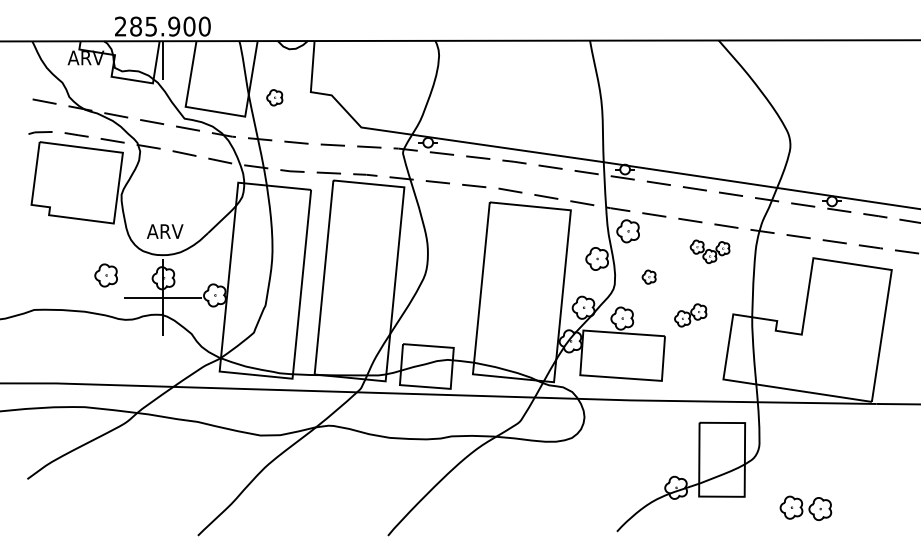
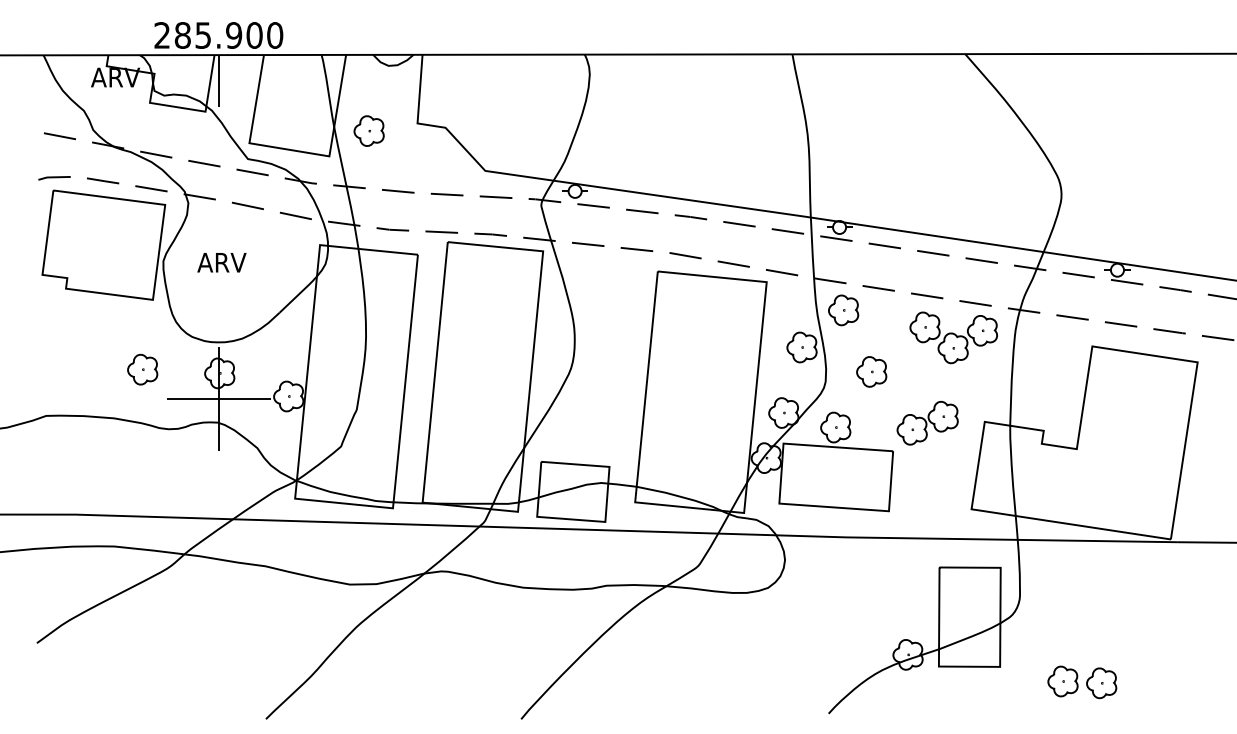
part: (274, 97) -> (368, 130), size x1.43
text: (164, 231) -> (221, 262), moved
part: (709, 251) -> (953, 337), size x1.67
part: (648, 276) -> (871, 371), size x1.67
part: (690, 315) -> (927, 423), size x1.43

